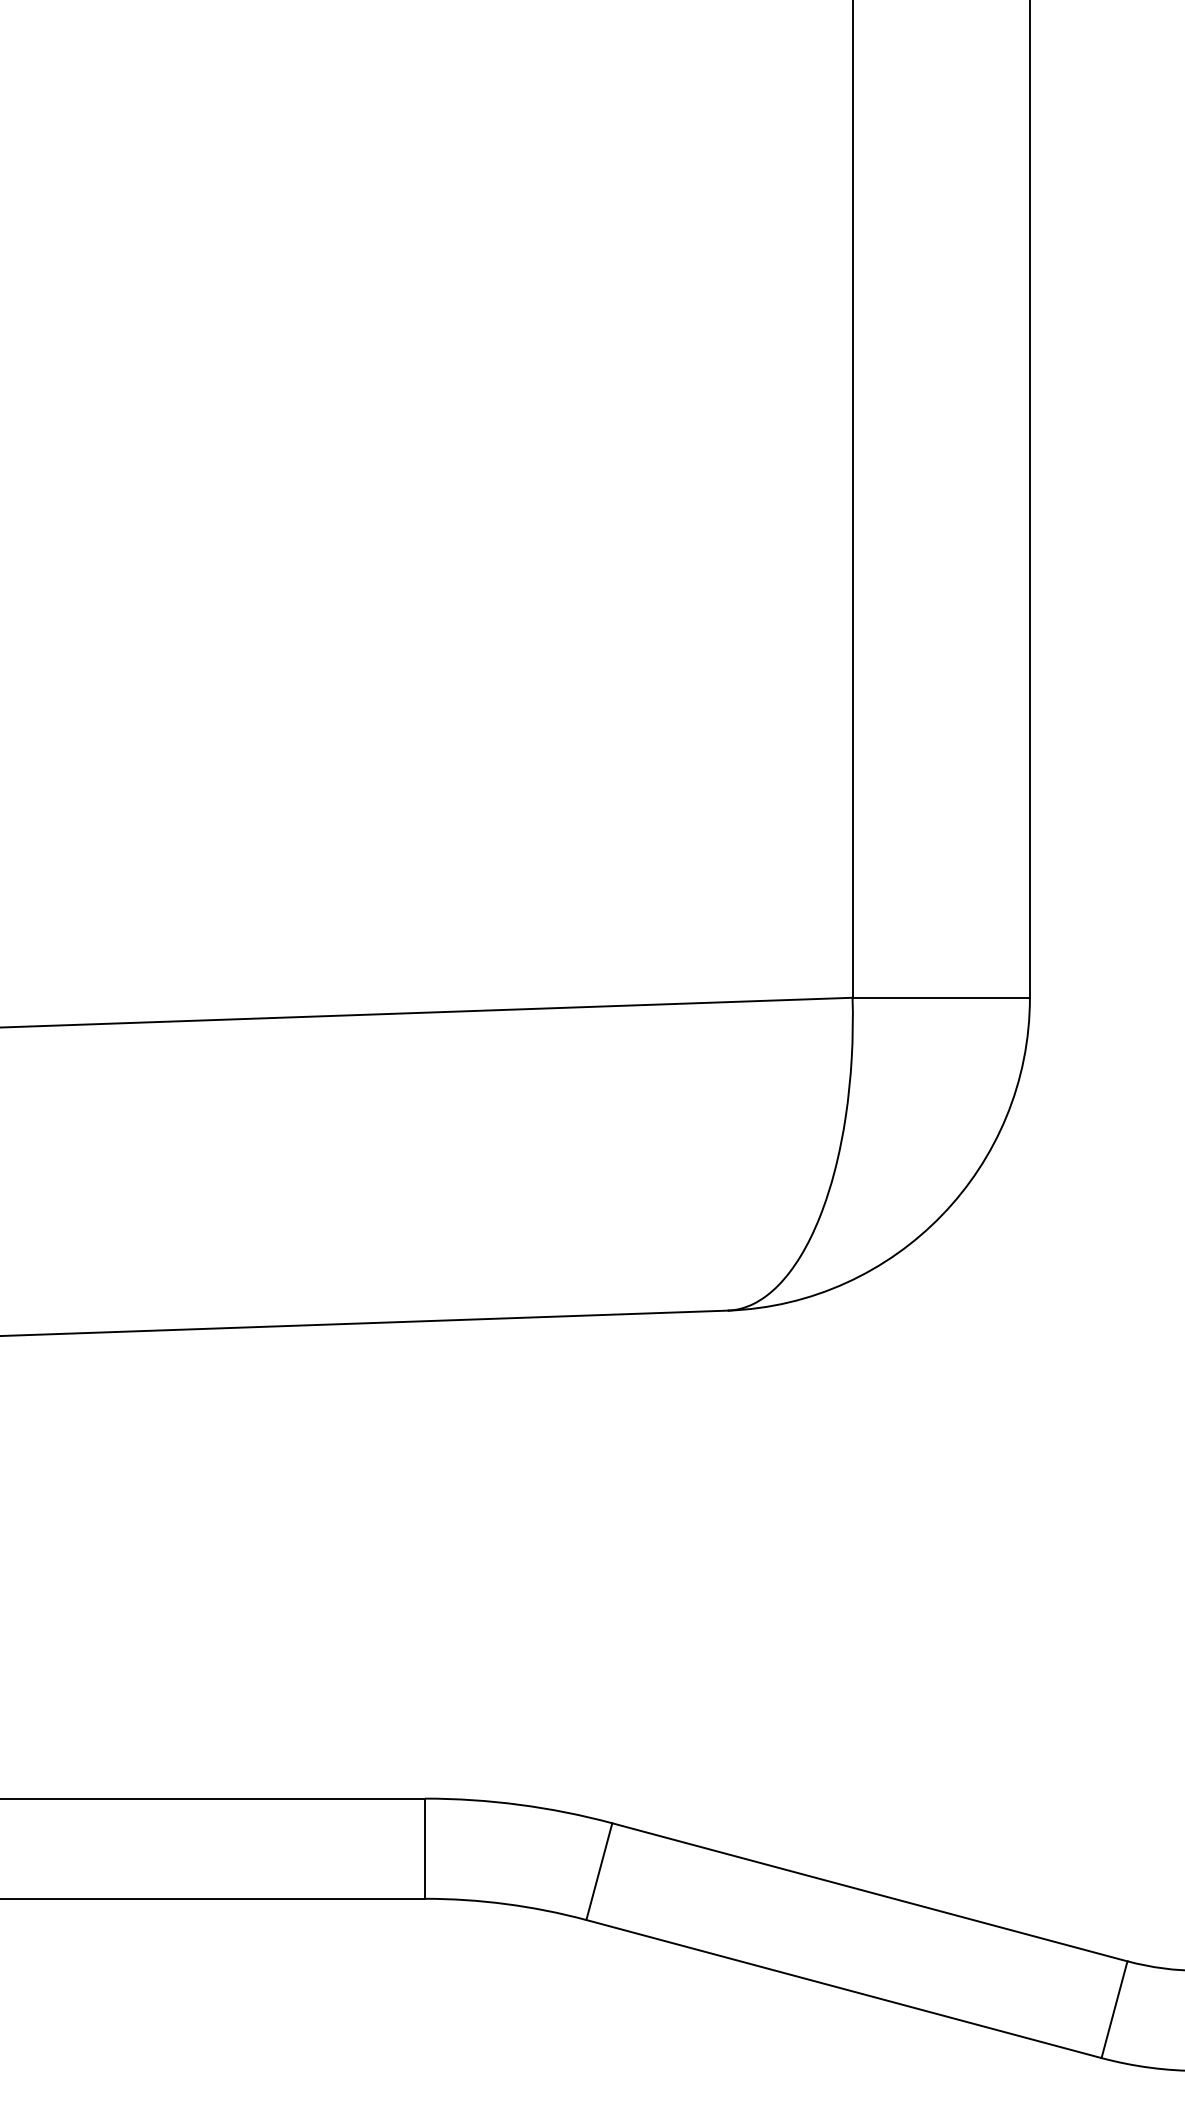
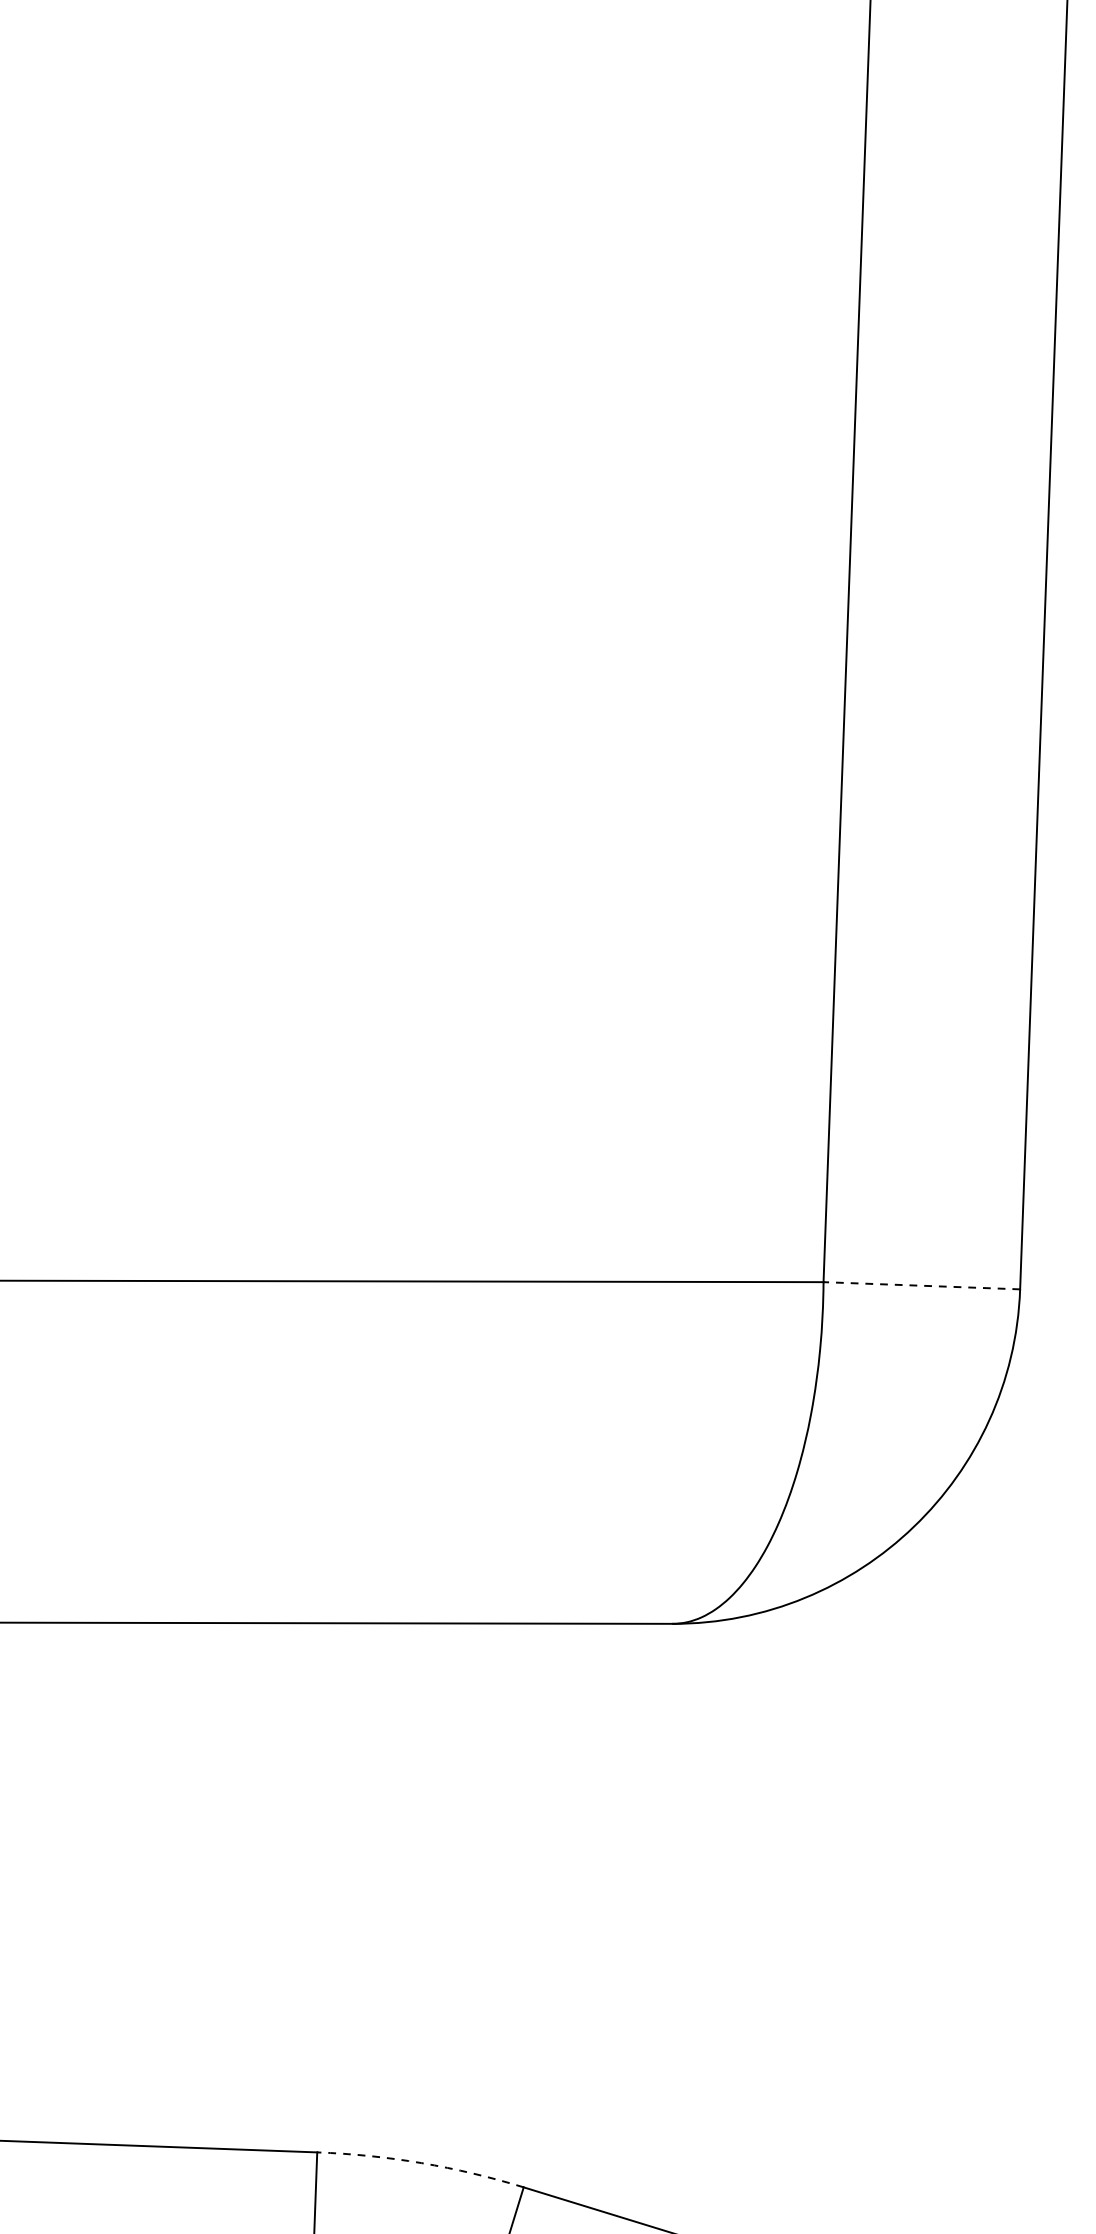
line: (941, 997) -> (922, 1285), solid -> dashed
arc: (519, 1804) -> (421, 2162), solid -> dashed

